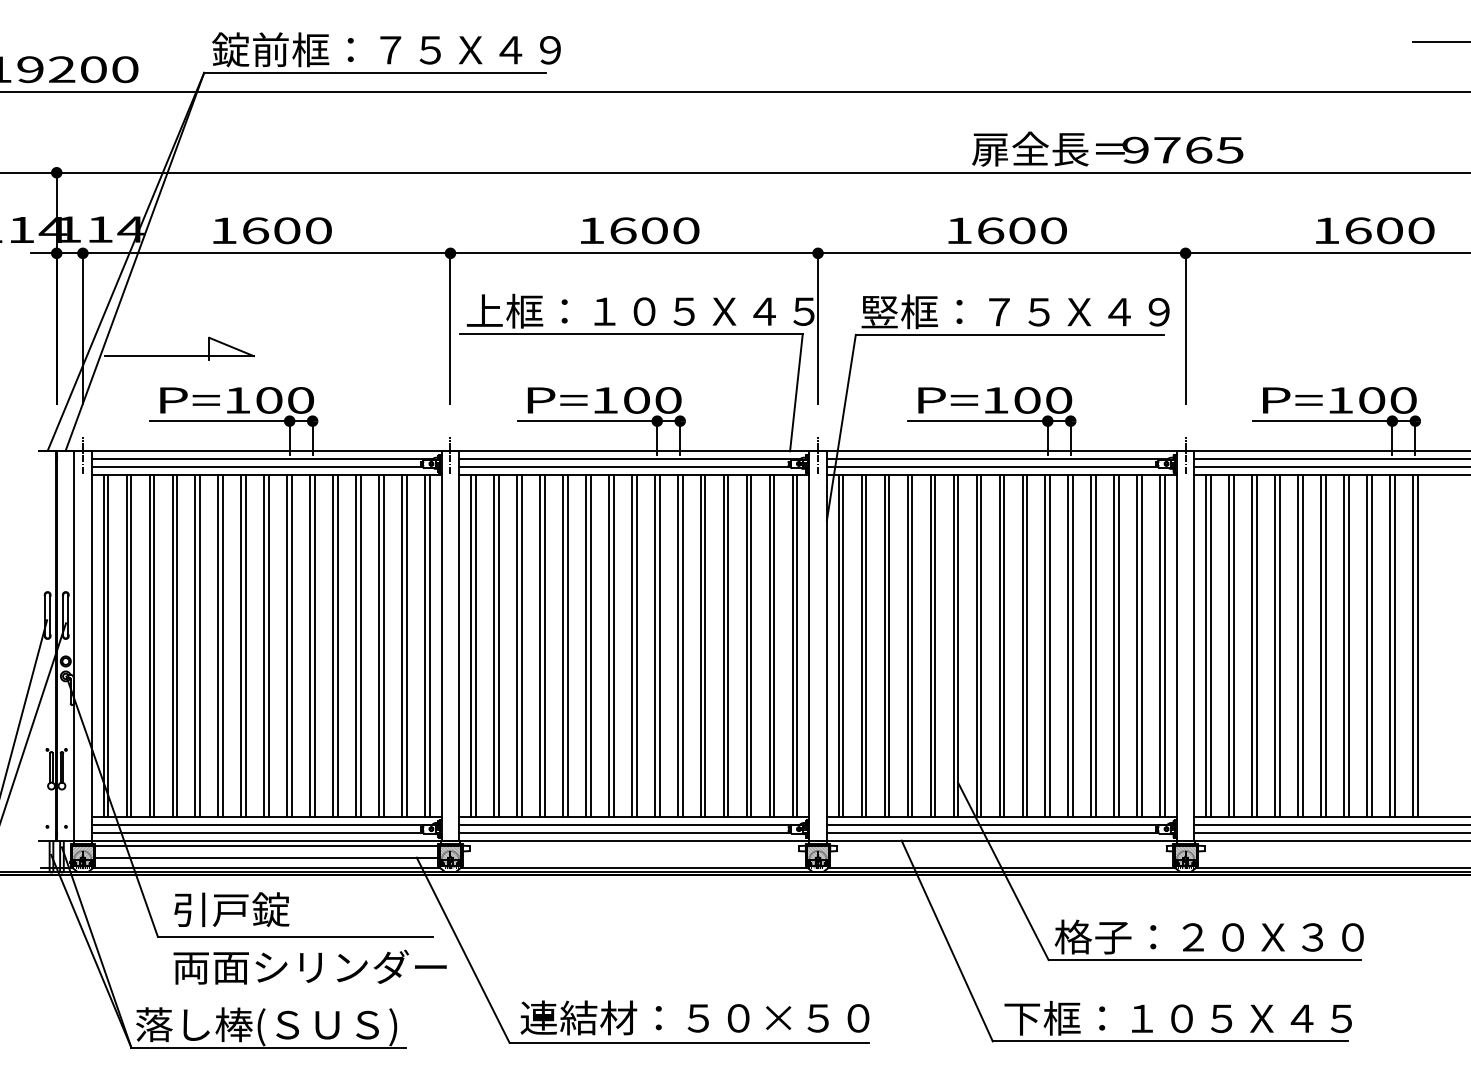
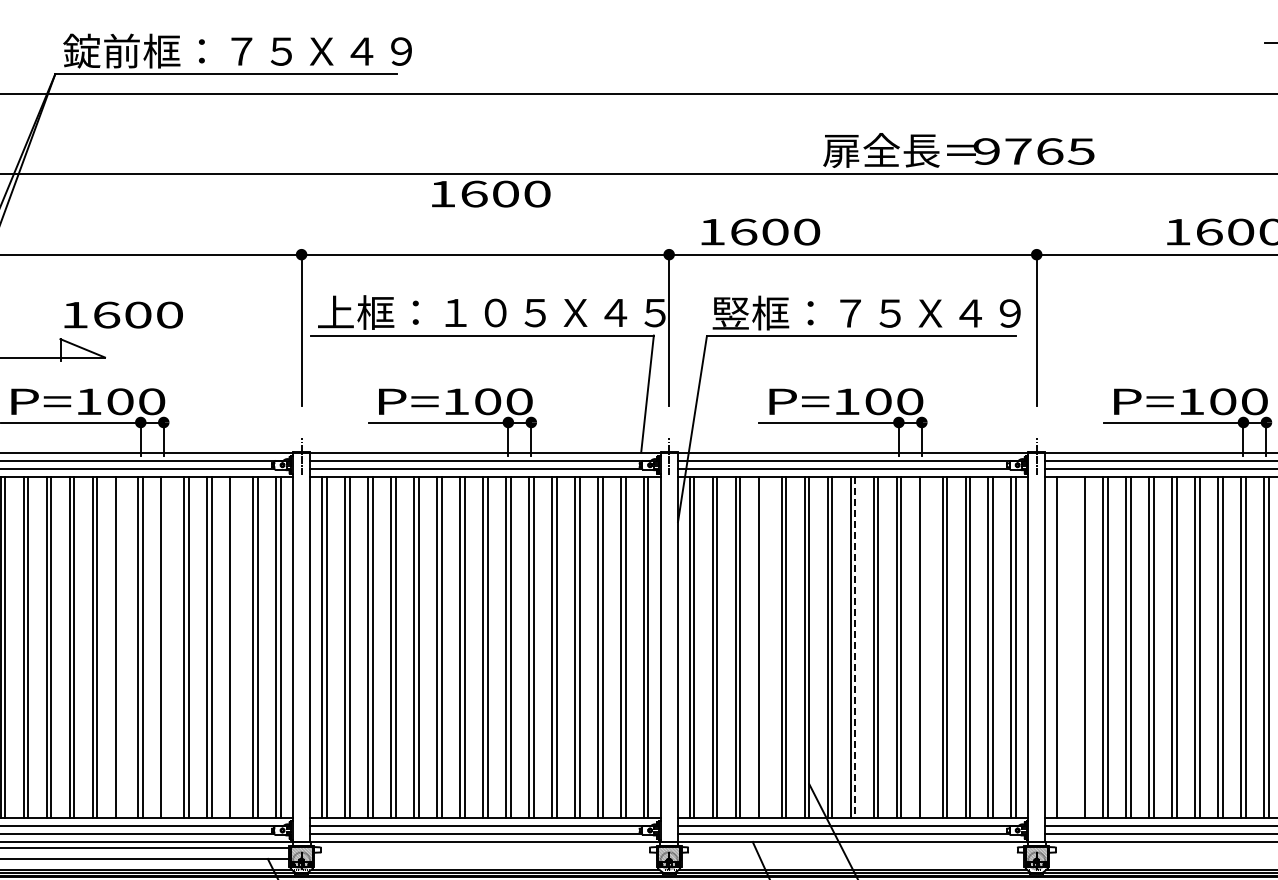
text: (272, 230) -> (123, 314), moved
text: (640, 230) -> (491, 193), moved
text: (1007, 230) -> (760, 231), moved
line: (269, 645) -> (120, 646), removed
line: (314, 645) -> (165, 646), removed
line: (383, 645) -> (234, 646), removed
line: (912, 645) -> (763, 646), removed
line: (1004, 645) -> (855, 646), solid -> dashed
line: (1073, 645) -> (924, 646), removed
line: (1210, 645) -> (1061, 646), removed
line: (1229, 645) -> (1080, 646), removed

